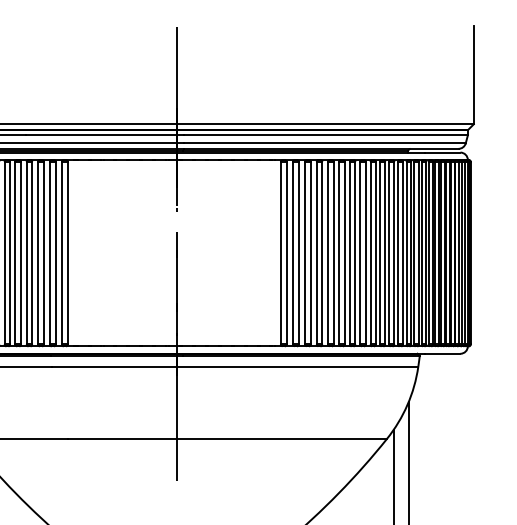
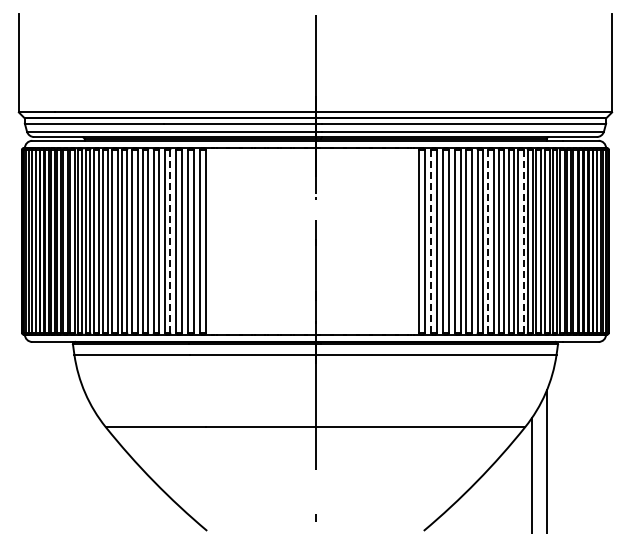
line: (32, 253) -> (170, 241), solid -> dashed
line: (293, 253) -> (431, 241), solid -> dashed
line: (350, 253) -> (488, 241), solid -> dashed
line: (385, 253) -> (523, 241), solid -> dashed

